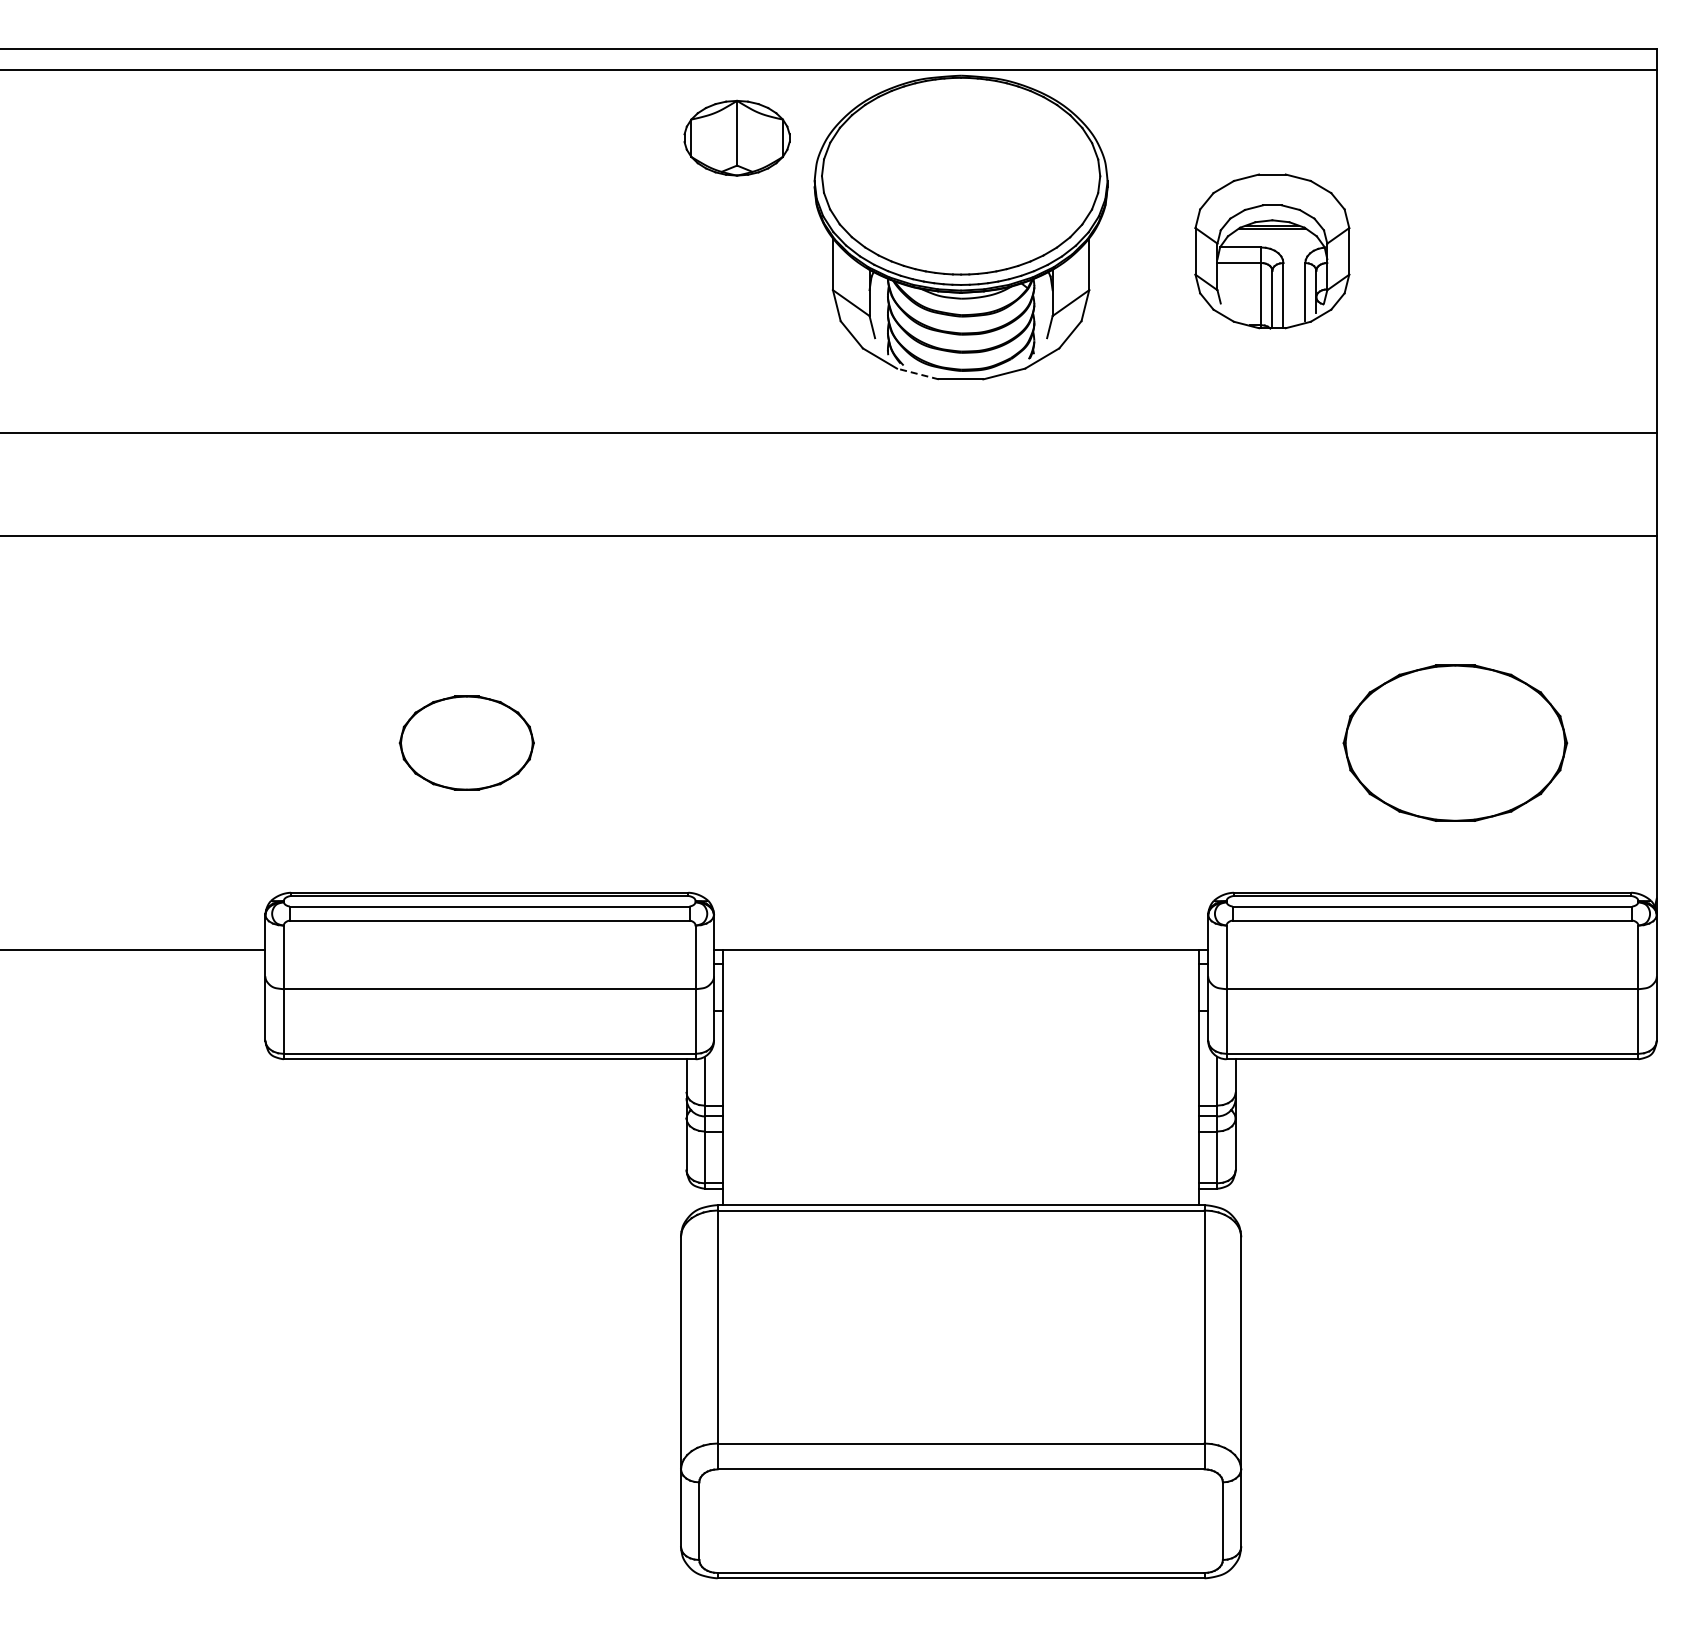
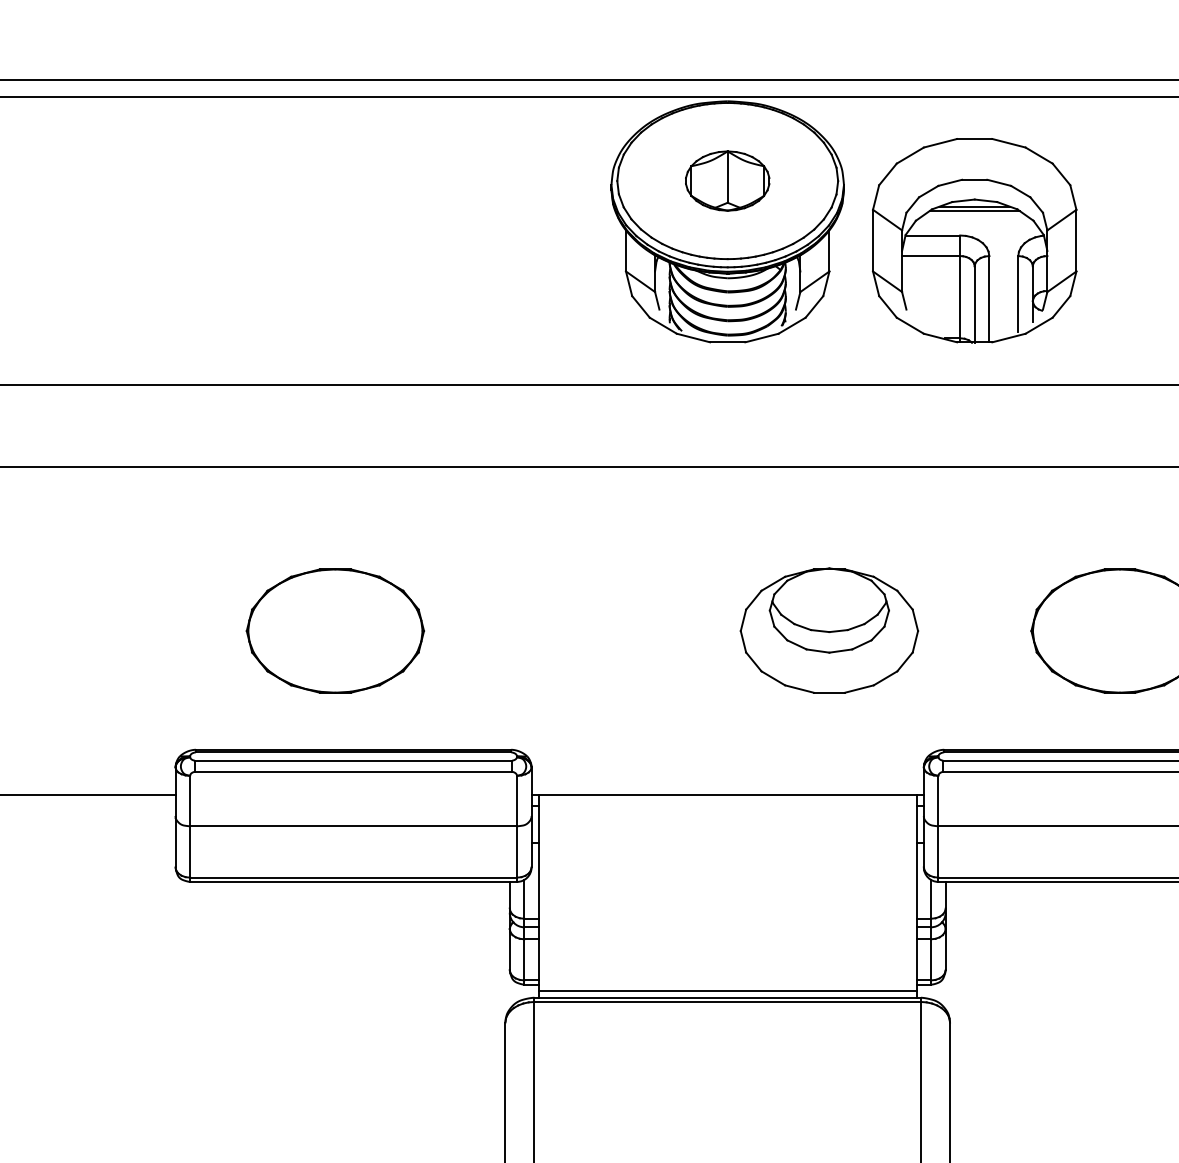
part: (736, 137) -> (727, 180), moved
part: (1272, 251) -> (974, 240), size x1.67
line: (917, 374) -> (693, 338), dashed -> solid
part: (466, 742) -> (335, 630), size x1.67
part: (1088, 742) -> (828, 630), added
line: (961, 1196) -> (728, 990), added

